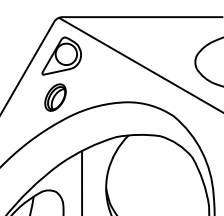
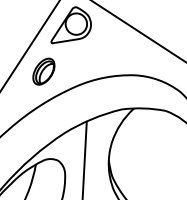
part: (55, 97) -> (43, 71), moved

